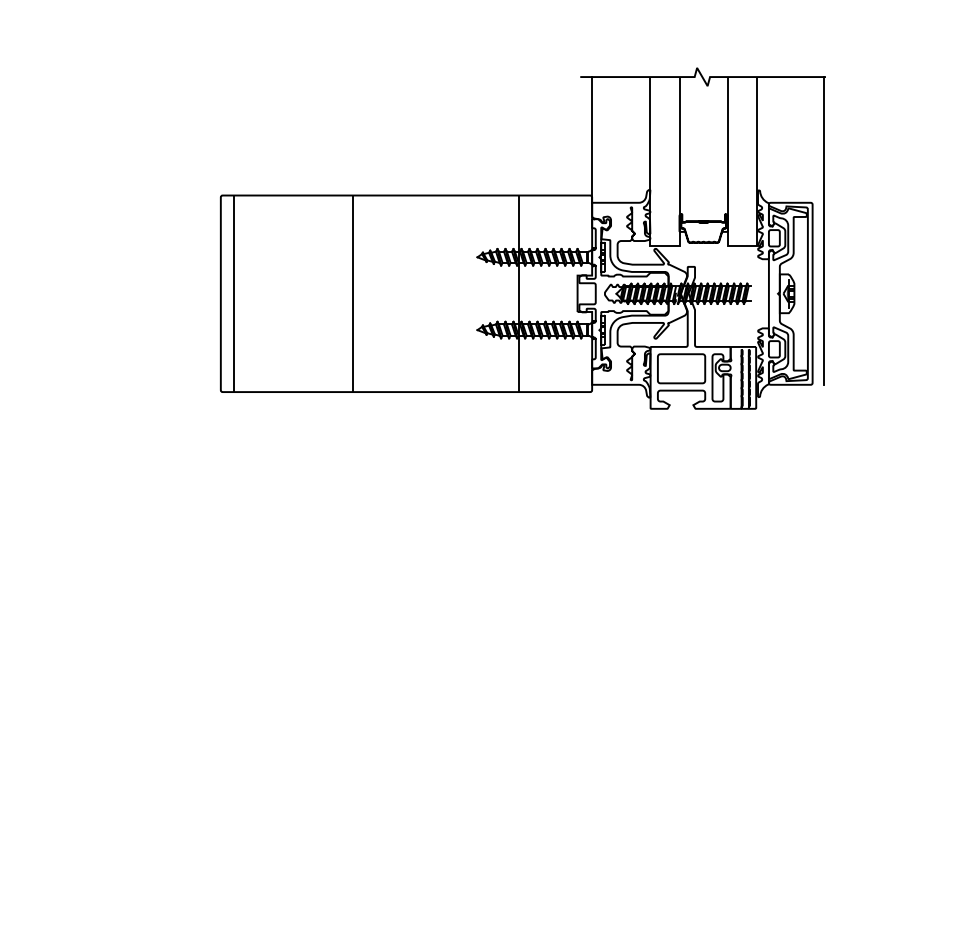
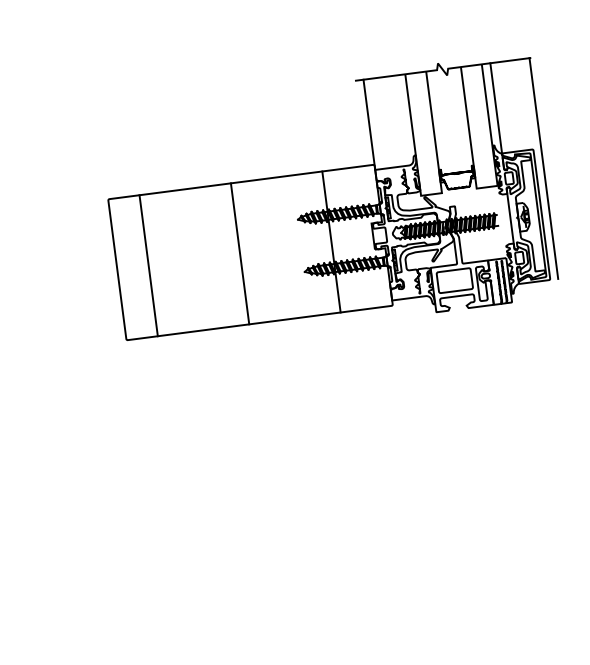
line: (768, 140) -> (495, 108), added
line: (233, 293) -> (148, 265), moved
line: (352, 293) -> (239, 253), moved

